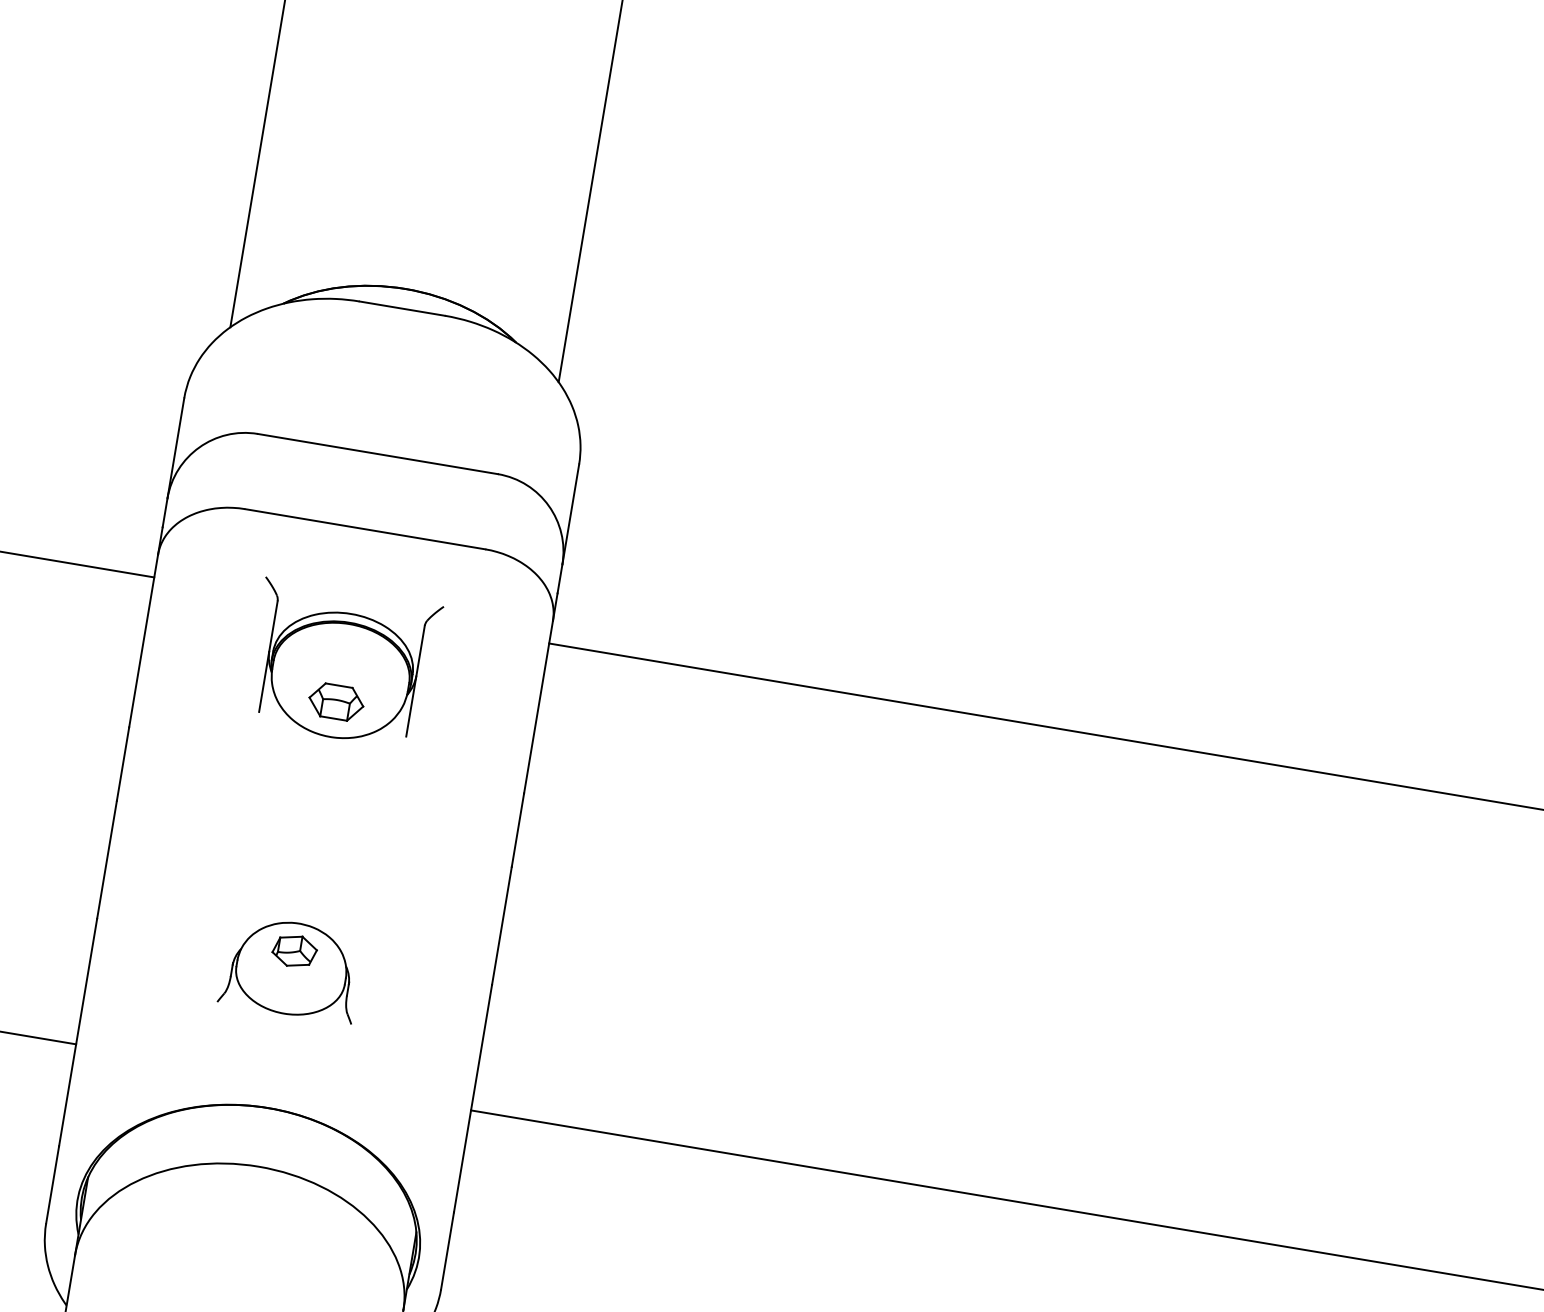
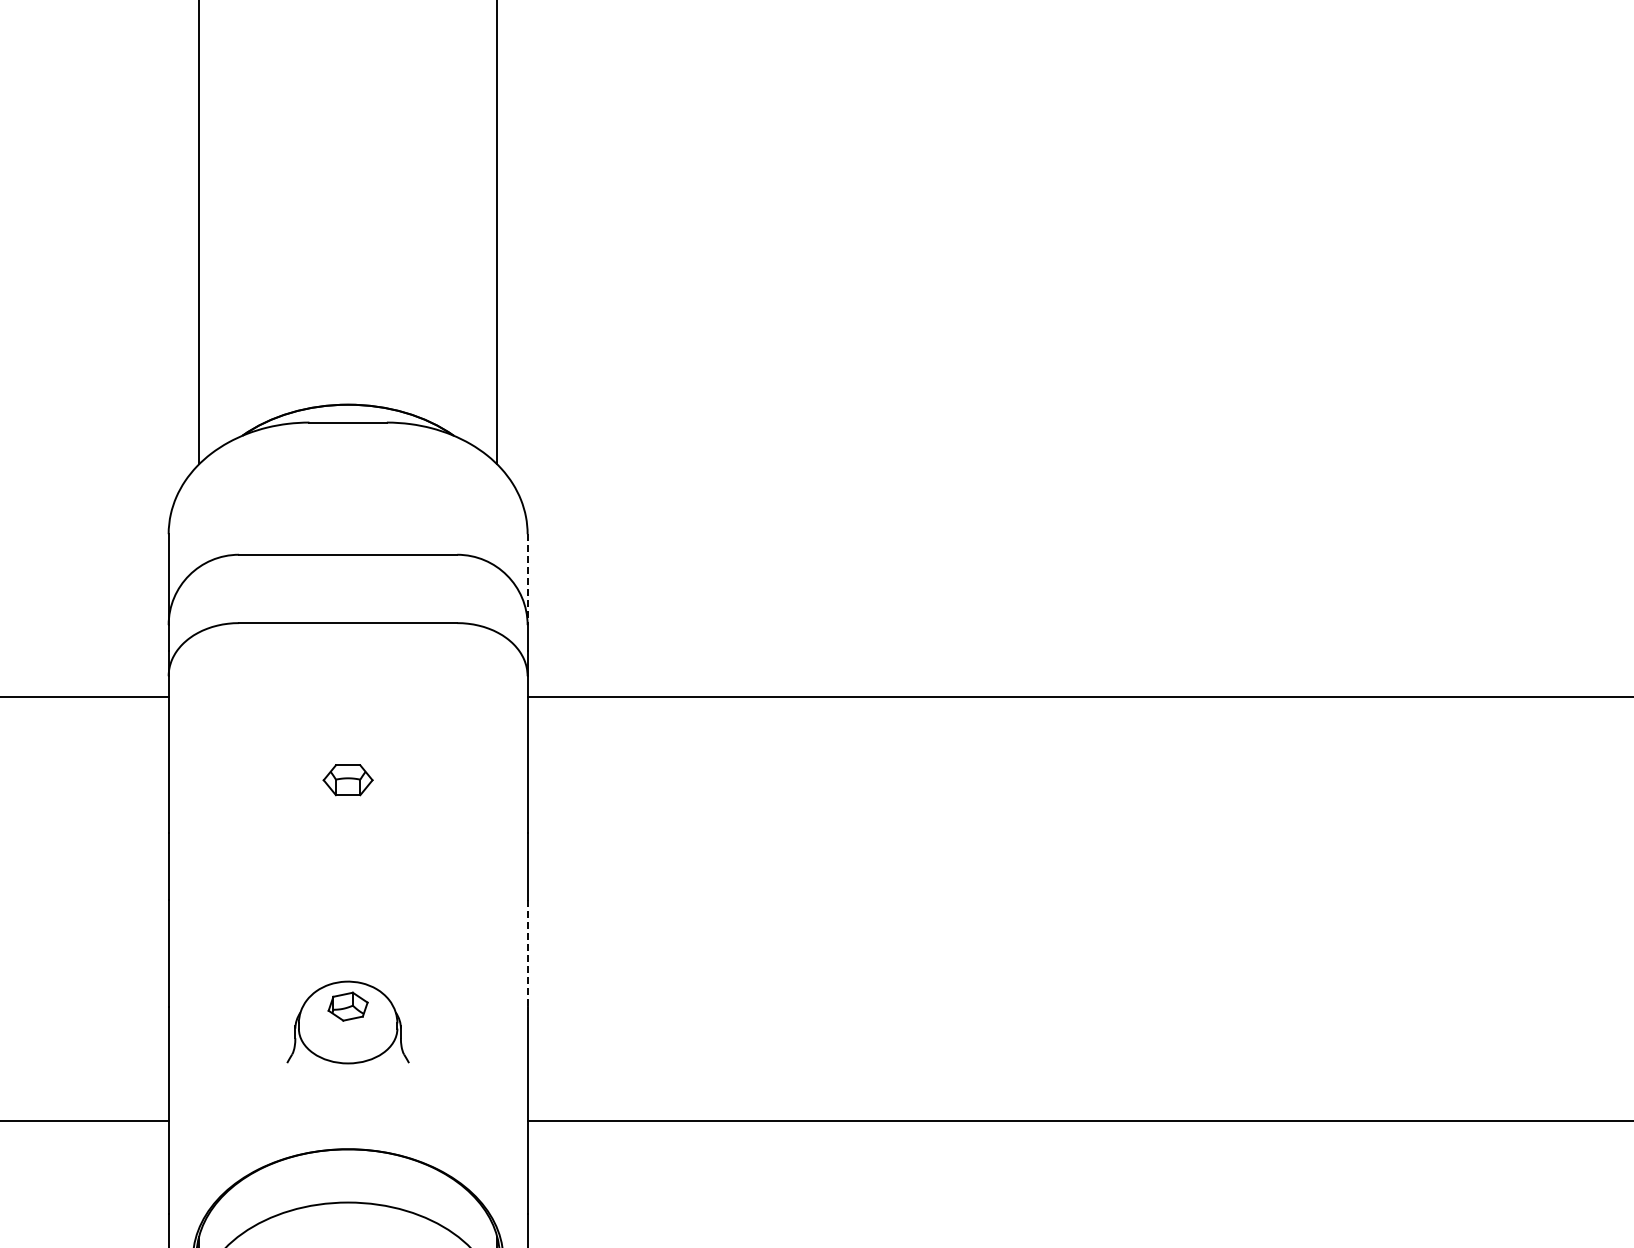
line: (570, 515) -> (527, 580), solid -> dashed
part: (342, 663) -> (347, 745), removed
line: (501, 925) -> (527, 953), solid -> dashed

